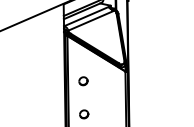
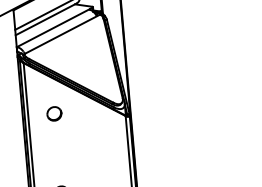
part: (83, 81) -> (54, 114), moved

